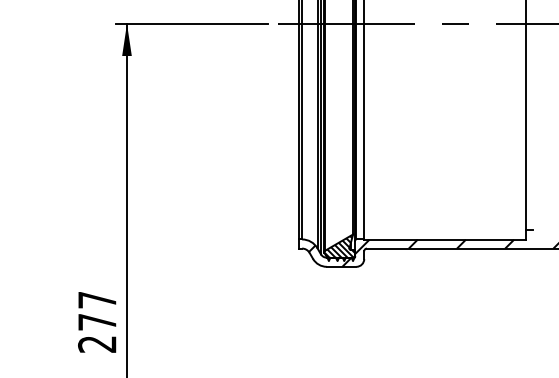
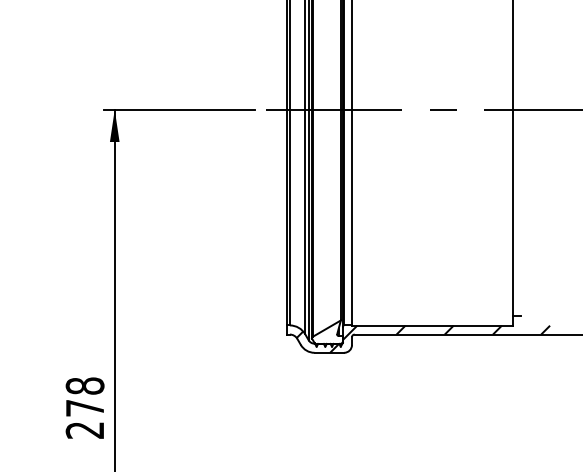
hatch: (339, 248) -> (327, 334), removed
text: (96, 299) -> (84, 385), 277 -> 278

